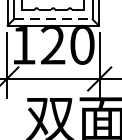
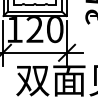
line: (53, 19) -> (35, 11), dashed -> solid

